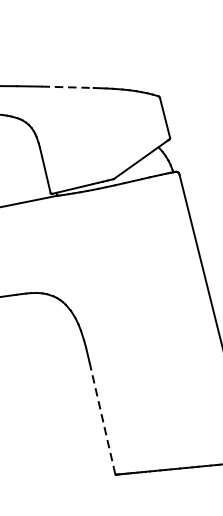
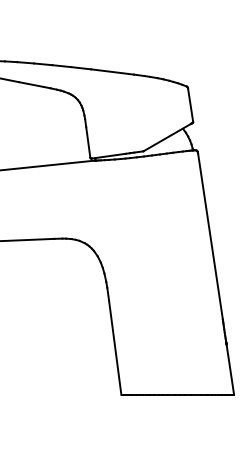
line: (67, 87) -> (112, 72), dashed -> solid
line: (102, 418) -> (115, 347), dashed -> solid

